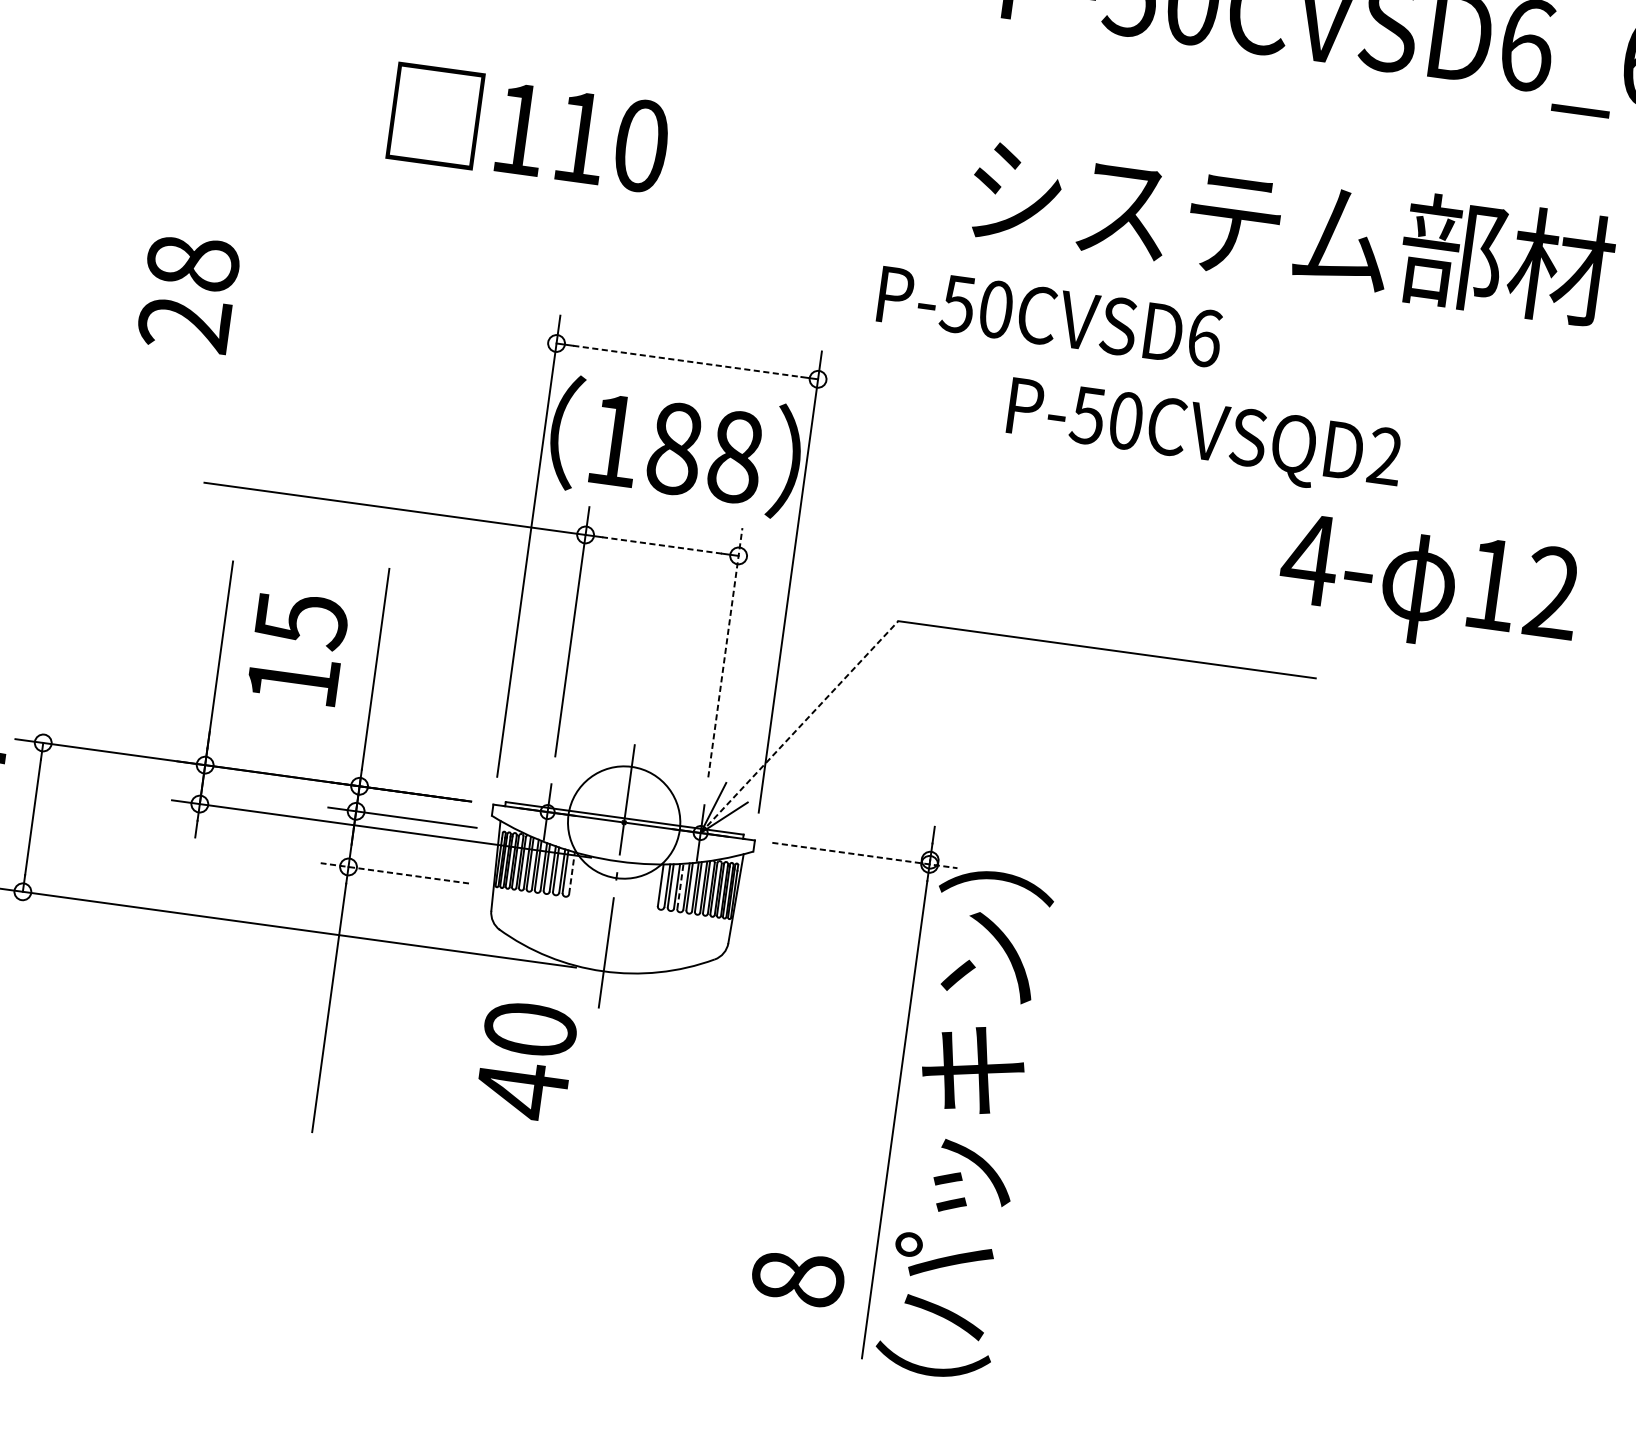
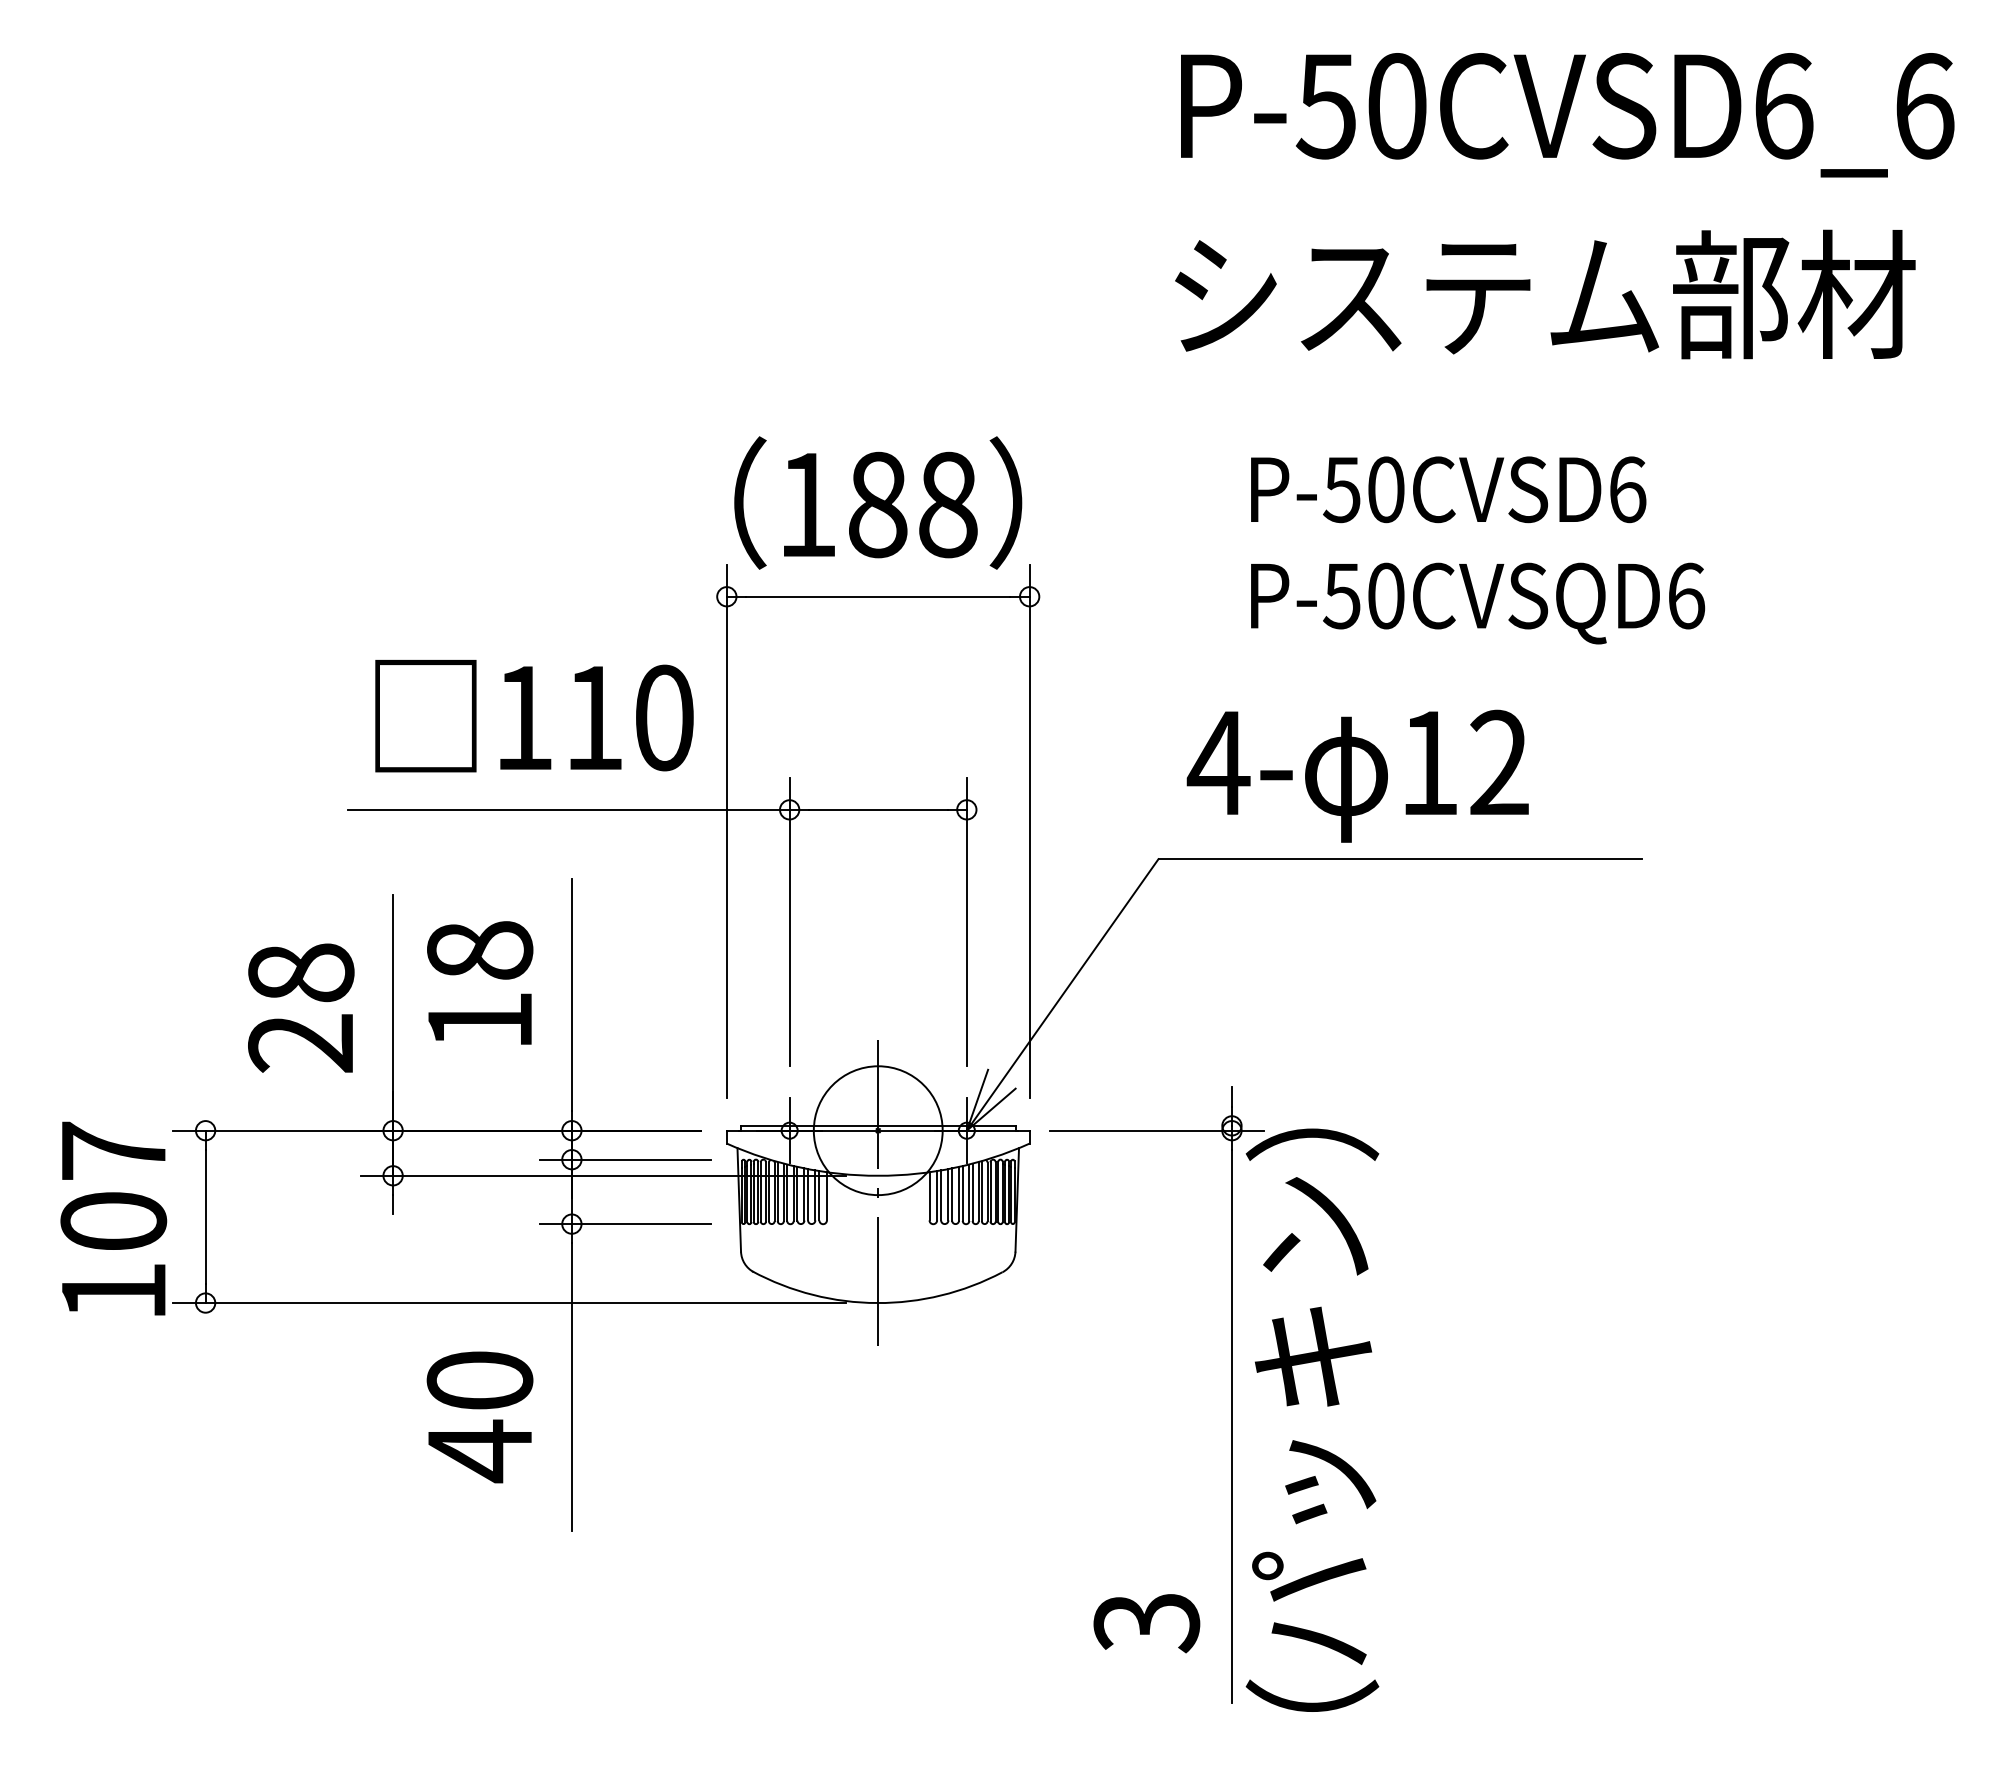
text: (529, 129) -> (534, 716), moved
text: (1292, 230) -> (1545, 294), moved
text: (189, 292) -> (301, 1007), moved
text: (1050, 316) -> (1448, 489), moved
line: (687, 361) -> (878, 596), dashed -> solid
text: (675, 446) -> (878, 502), moved
text: (1385, 455) -> (1686, 595), P-50CVSQD2 -> P-50CVSQD6
line: (661, 545) -> (877, 809), dashed -> solid
text: (1428, 586) -> (1357, 775), moved
text: (301, 620) -> (480, 951), 15 -> 18
line: (725, 652) -> (966, 921), dashed -> solid
line: (799, 726) -> (1062, 994), dashed -> solid
line: (865, 855) -> (1157, 1130), dashed -> solid
line: (571, 872) -> (826, 1195), dashed -> solid
line: (394, 873) -> (625, 1224), dashed -> solid
line: (680, 886) -> (952, 1194), dashed -> solid
text: (525, 1061) -> (479, 1417), moved
text: (797, 1279) -> (1146, 1622), 8 -> 3

